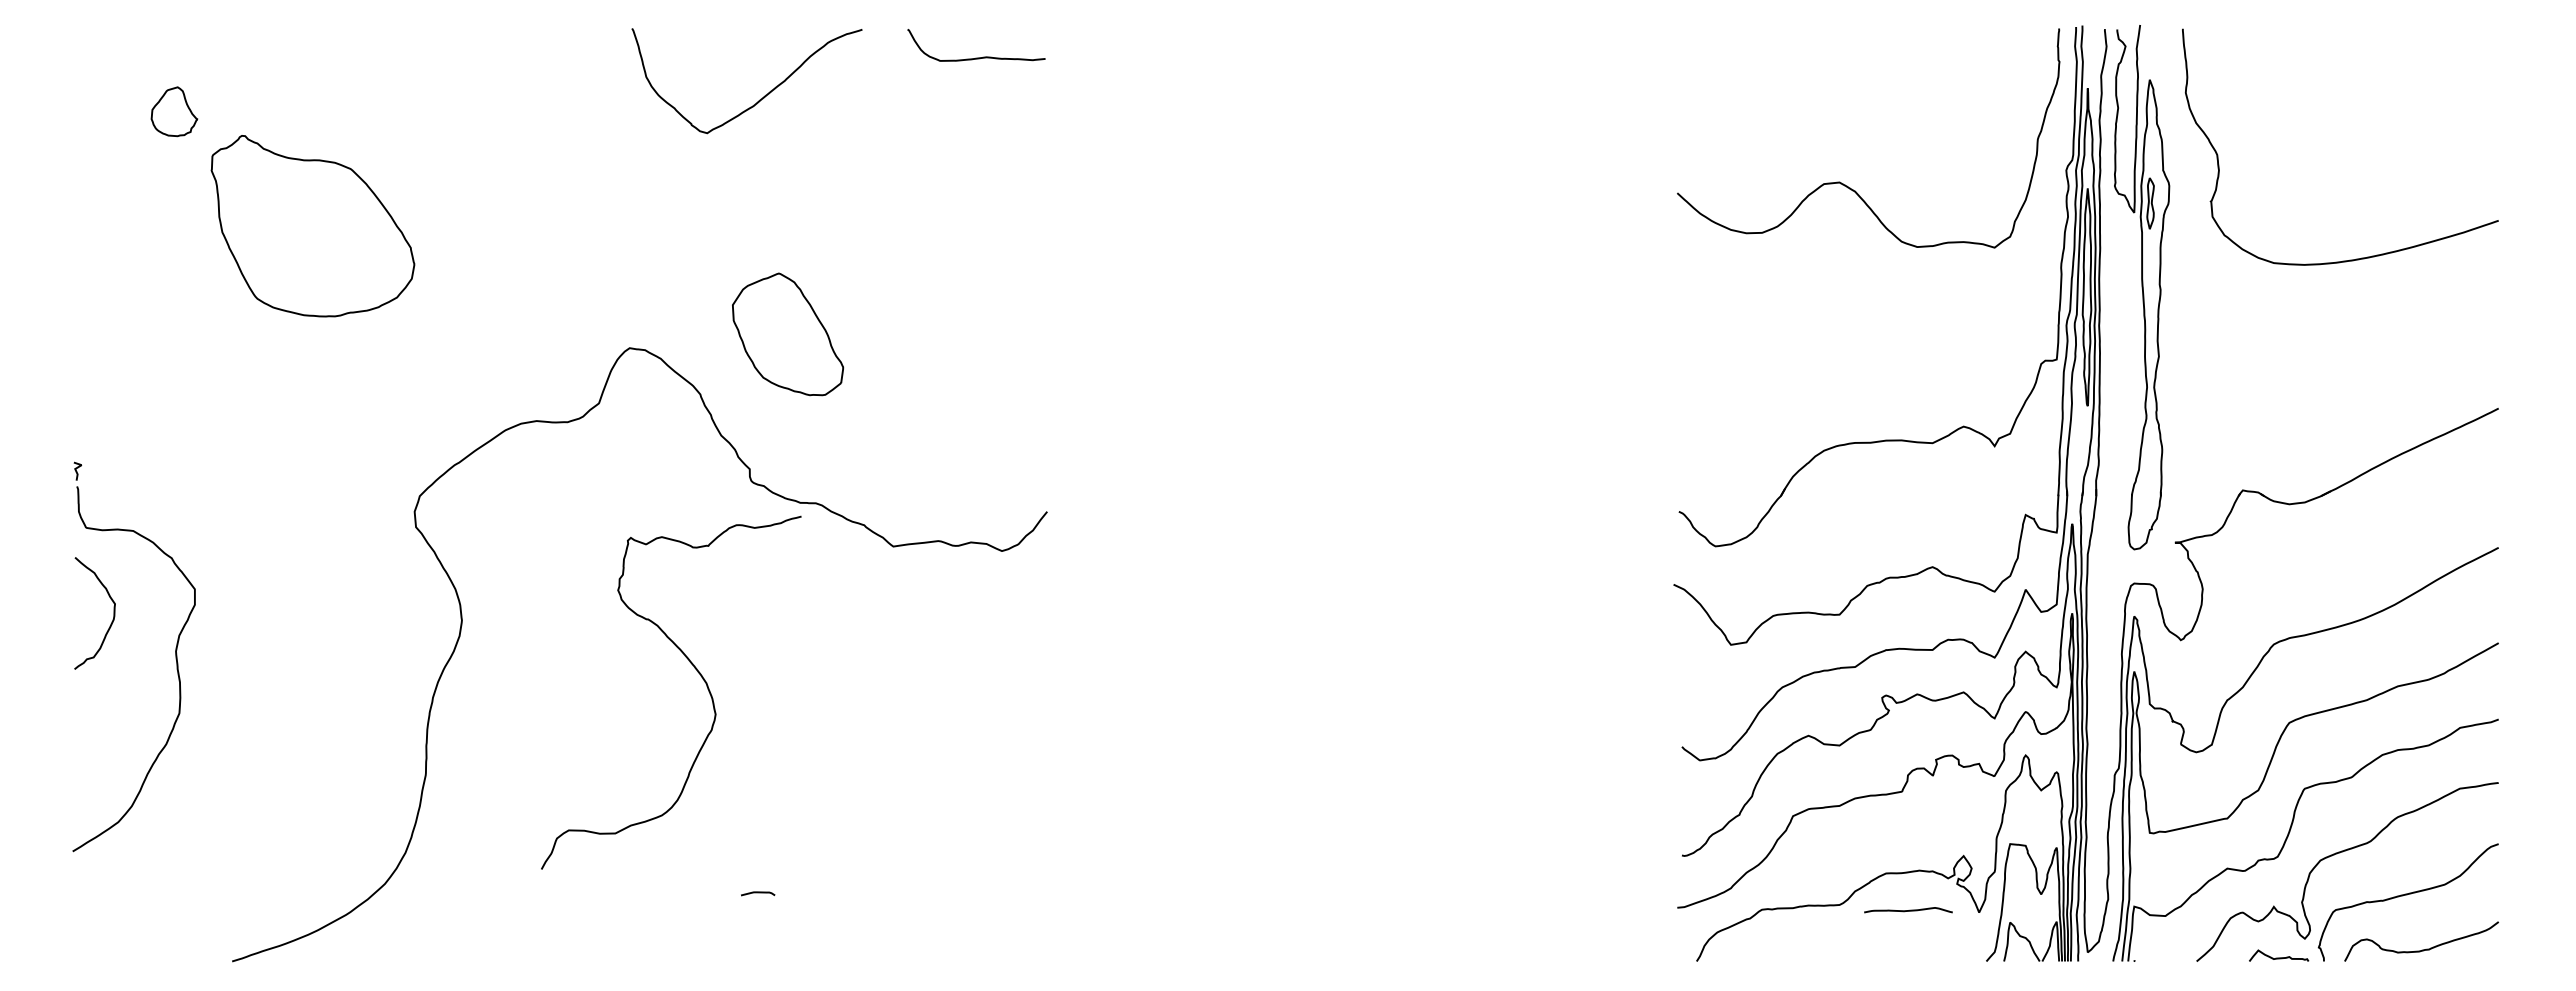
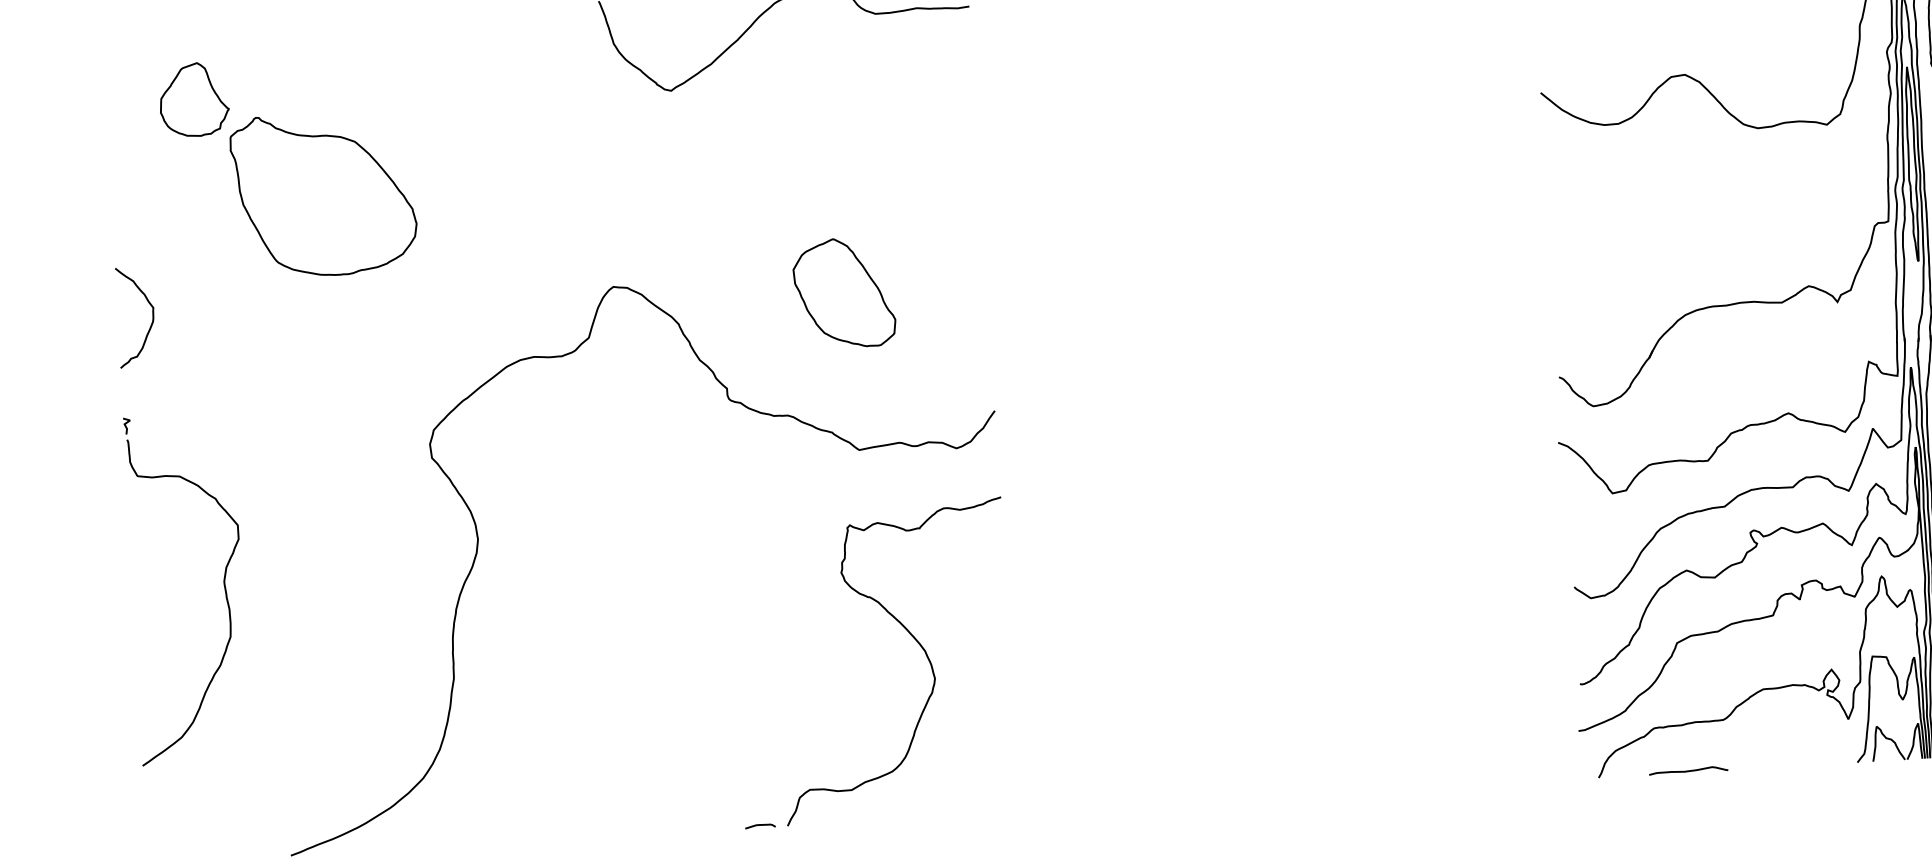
part: (174, 111) -> (194, 99), size x1.67
part: (788, 334) -> (844, 293), moved
curve: (111, 621) -> (151, 323), moved
curve: (697, 672) -> (916, 641), moved
curve: (758, 893) -> (760, 826), moved
curve: (1908, 910) -> (1688, 770), moved

